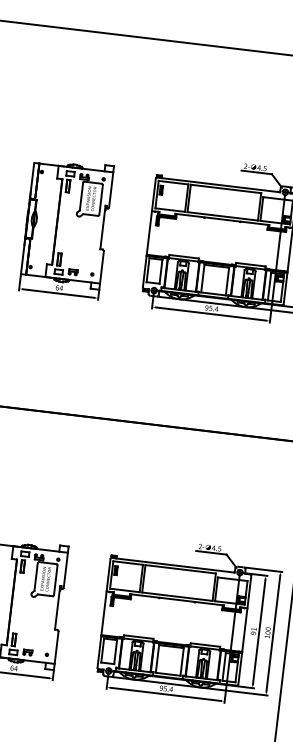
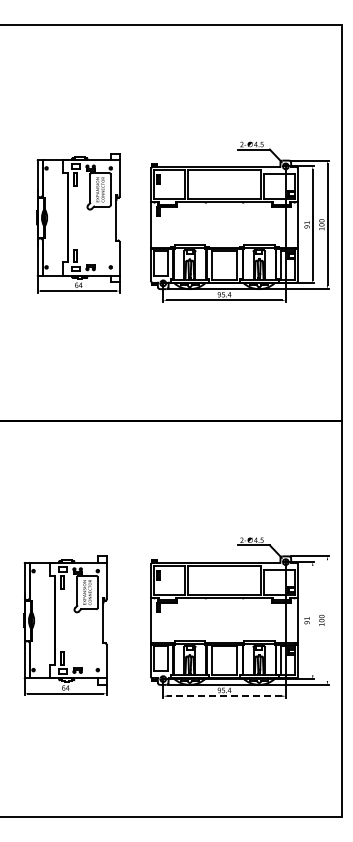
part: (66, 228) -> (78, 223), moved
line: (258, 631) -> (312, 620), removed
line: (273, 633) -> (327, 620), removed
line: (165, 694) -> (224, 696), solid -> dashed

